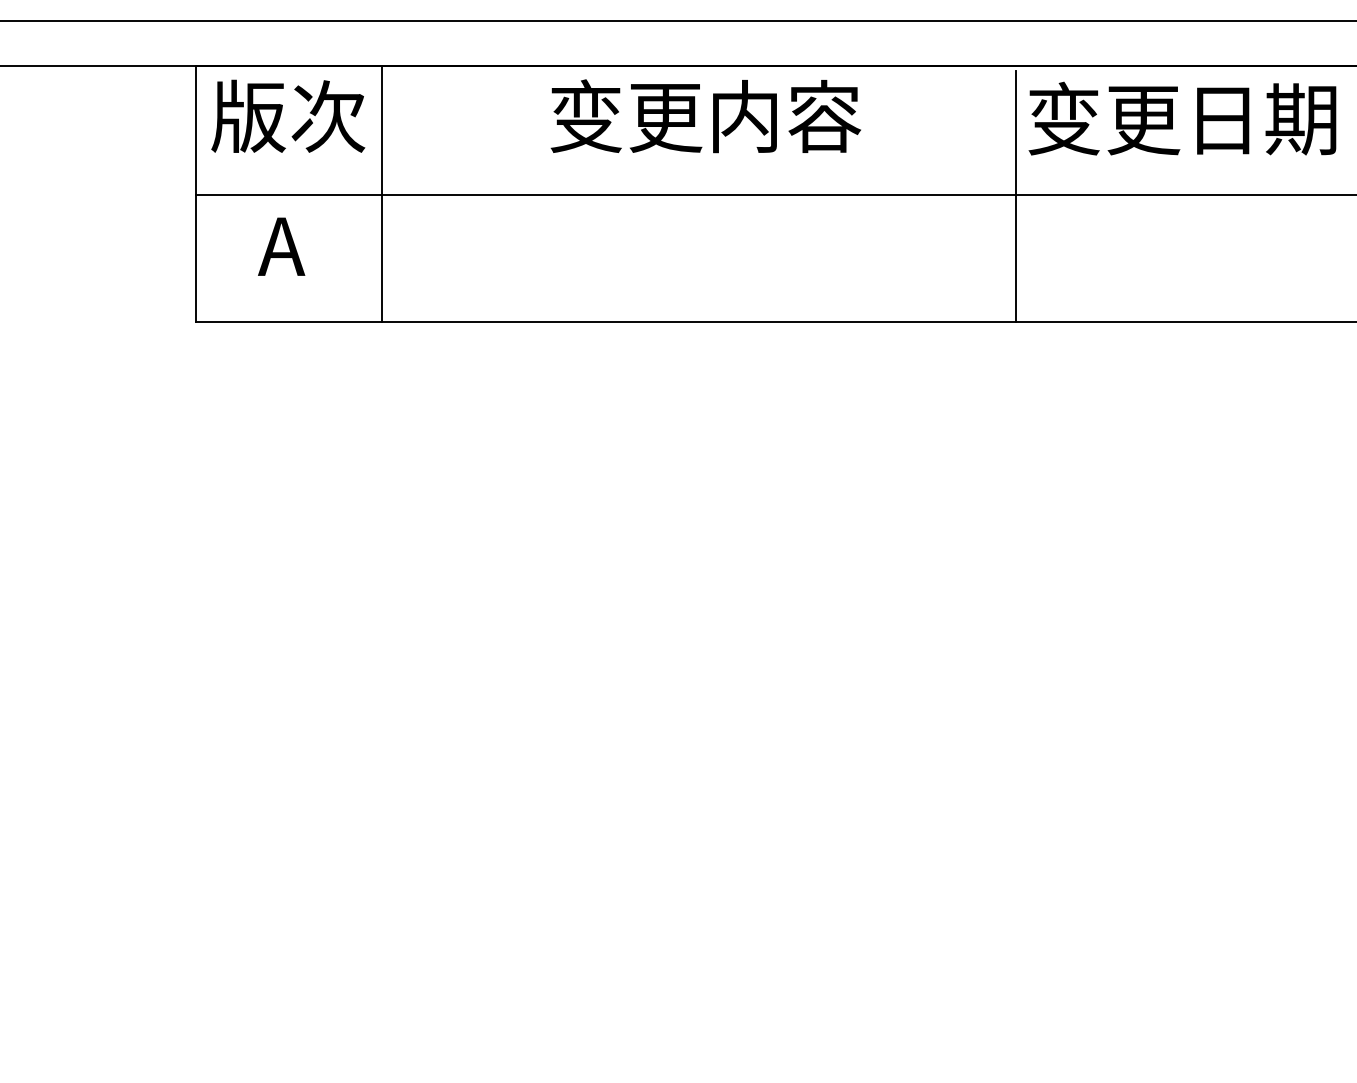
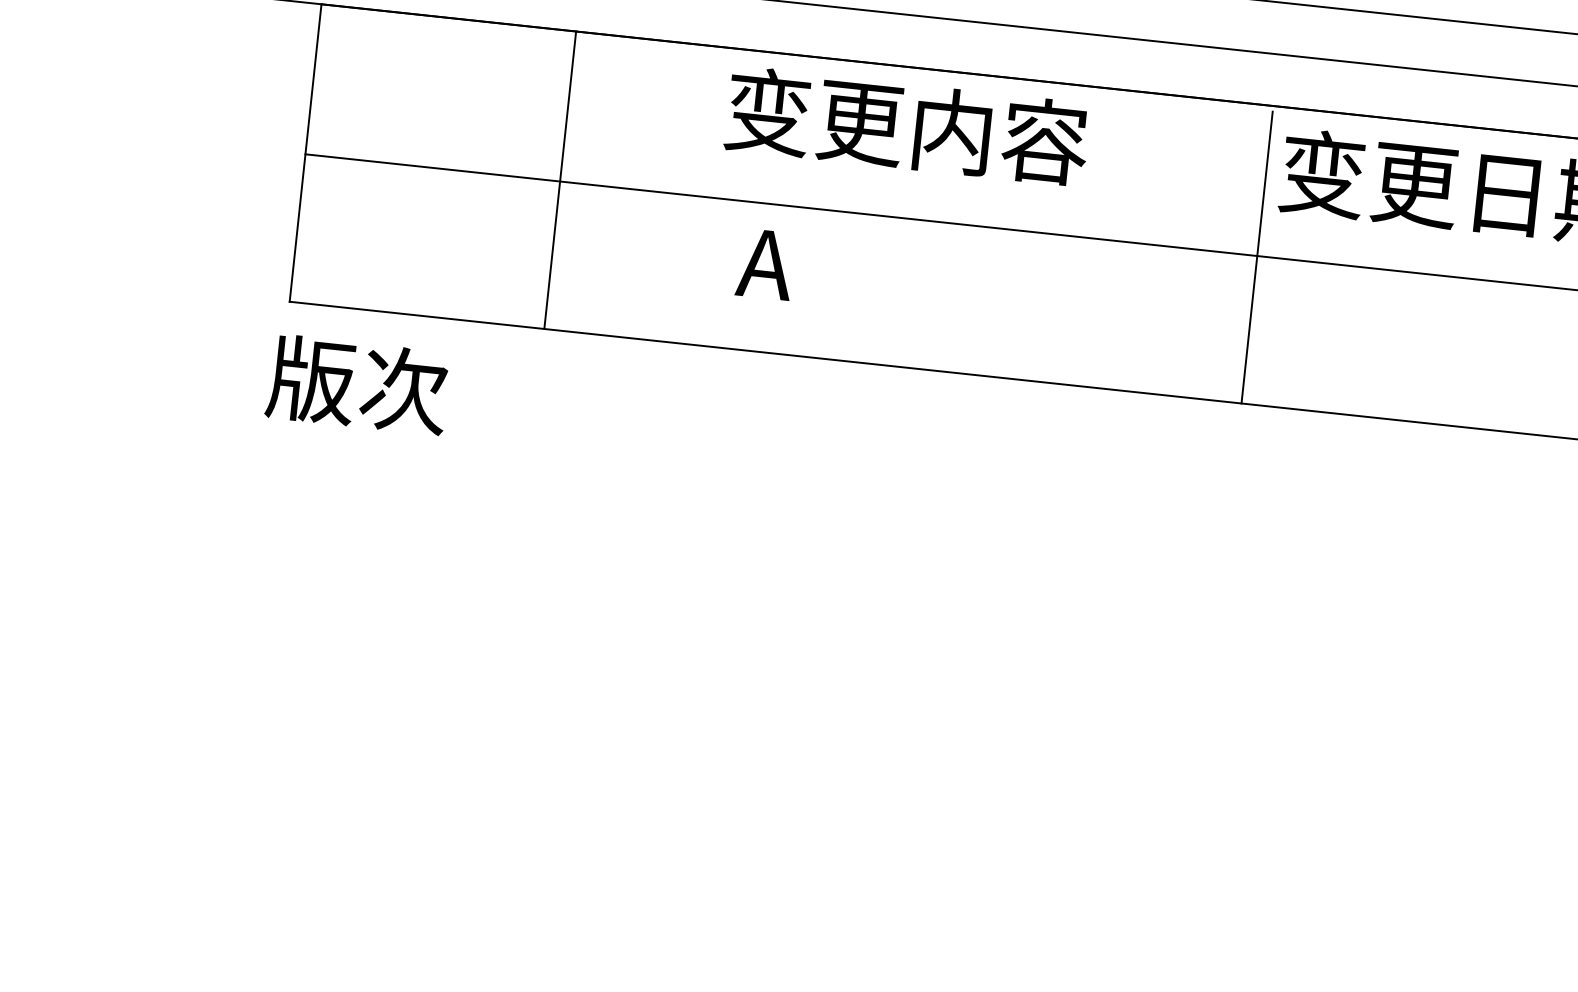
text: (288, 115) -> (358, 383), moved
line: (382, 193) -> (560, 179), moved
text: (281, 246) -> (765, 264), moved

